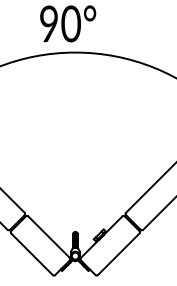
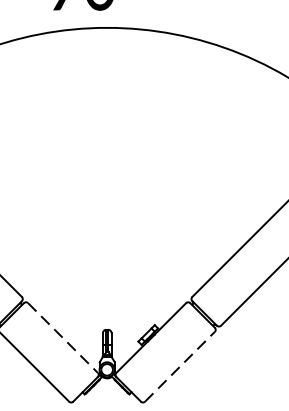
line: (49, 237) -> (63, 338), solid -> dashed
line: (119, 253) -> (181, 365), solid -> dashed

